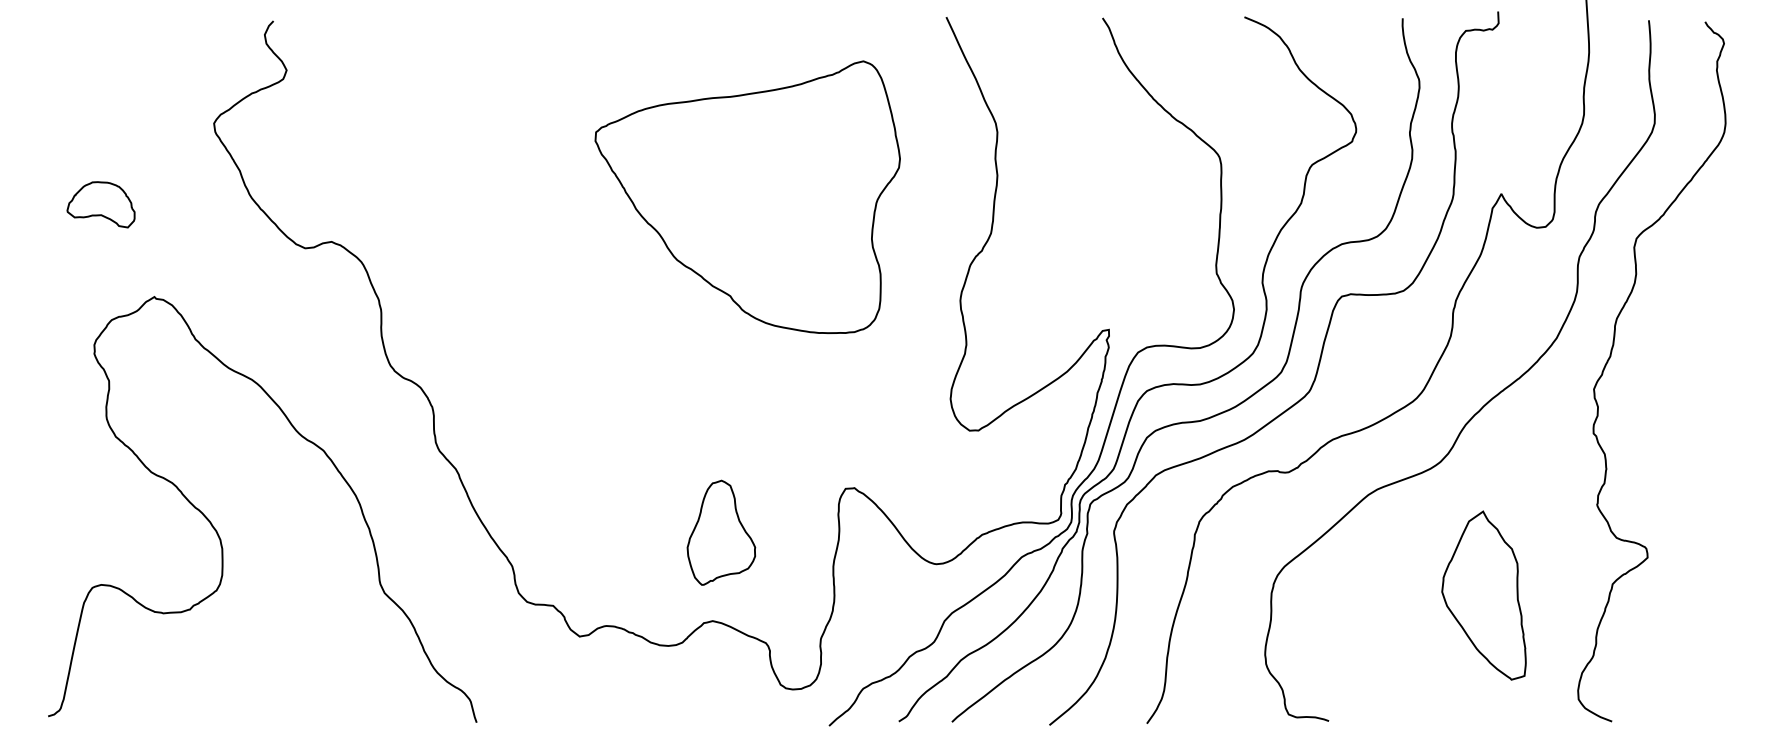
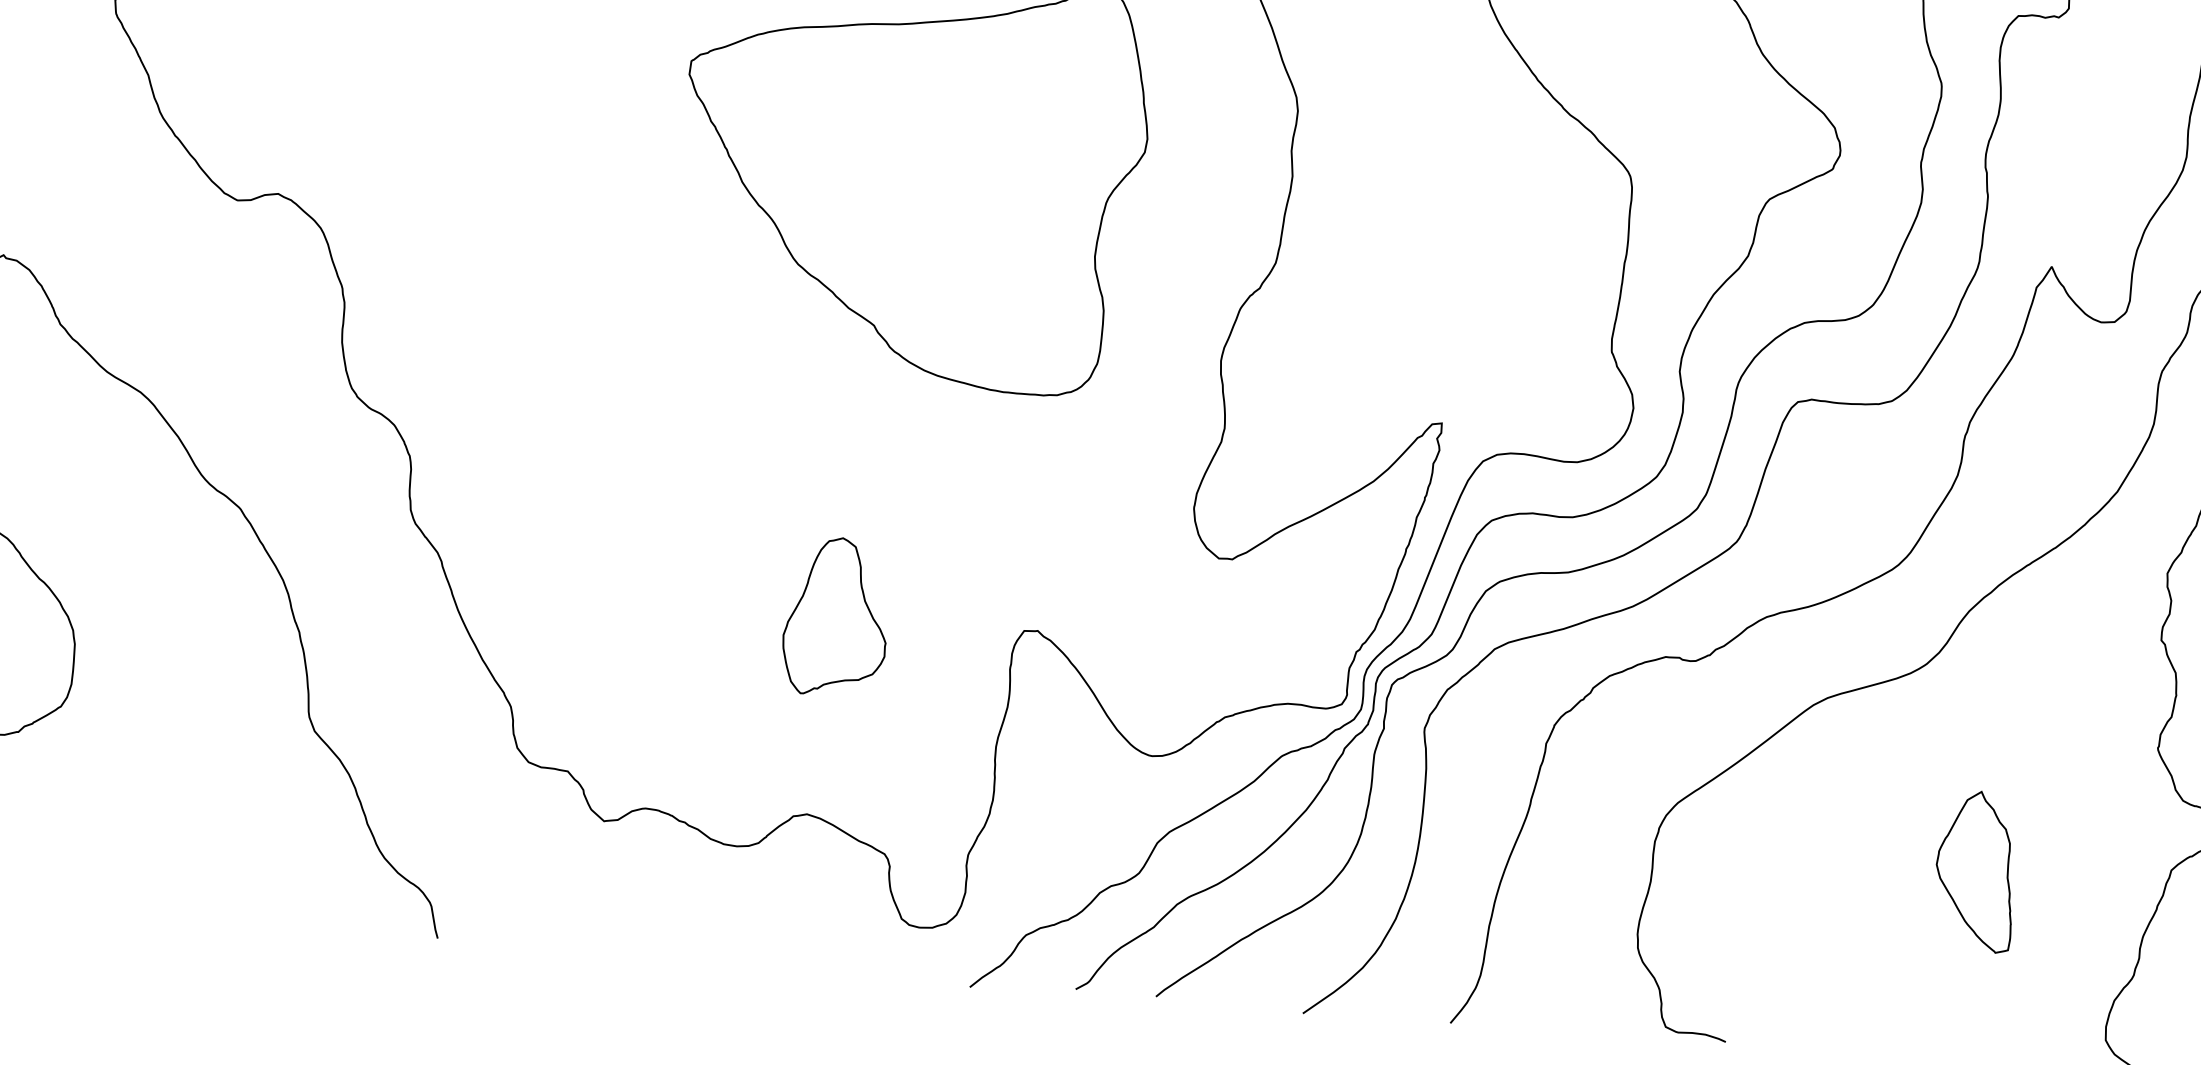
part: (721, 532) -> (836, 616), moved
part: (1484, 594) -> (1976, 869), size x0.62

